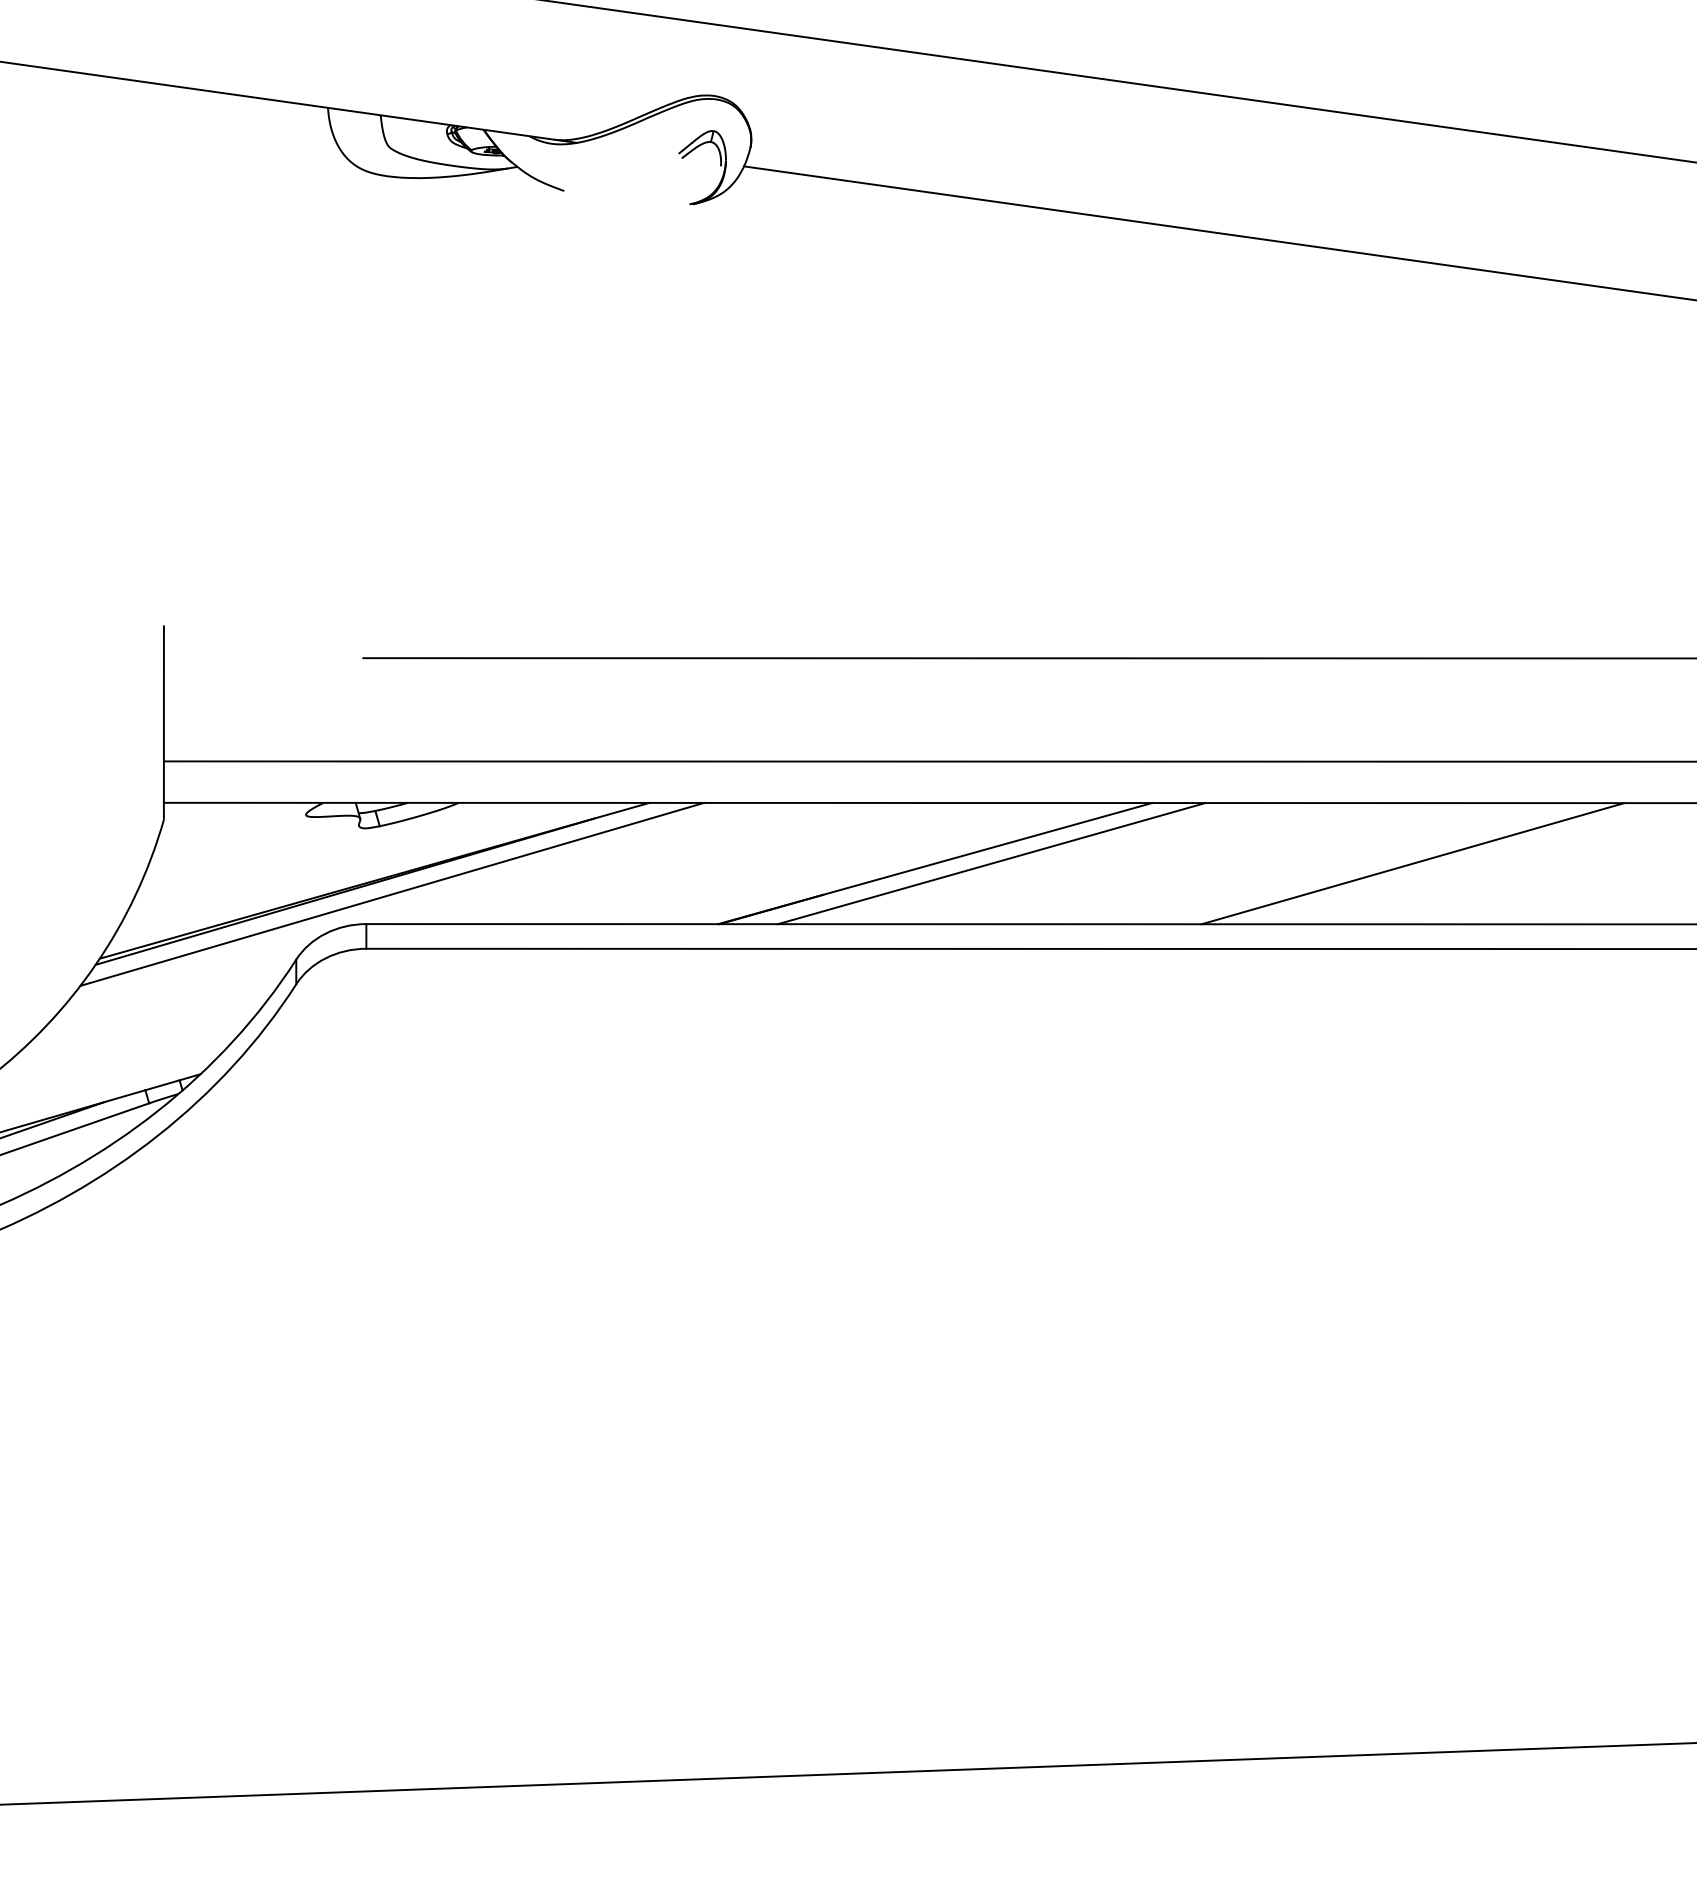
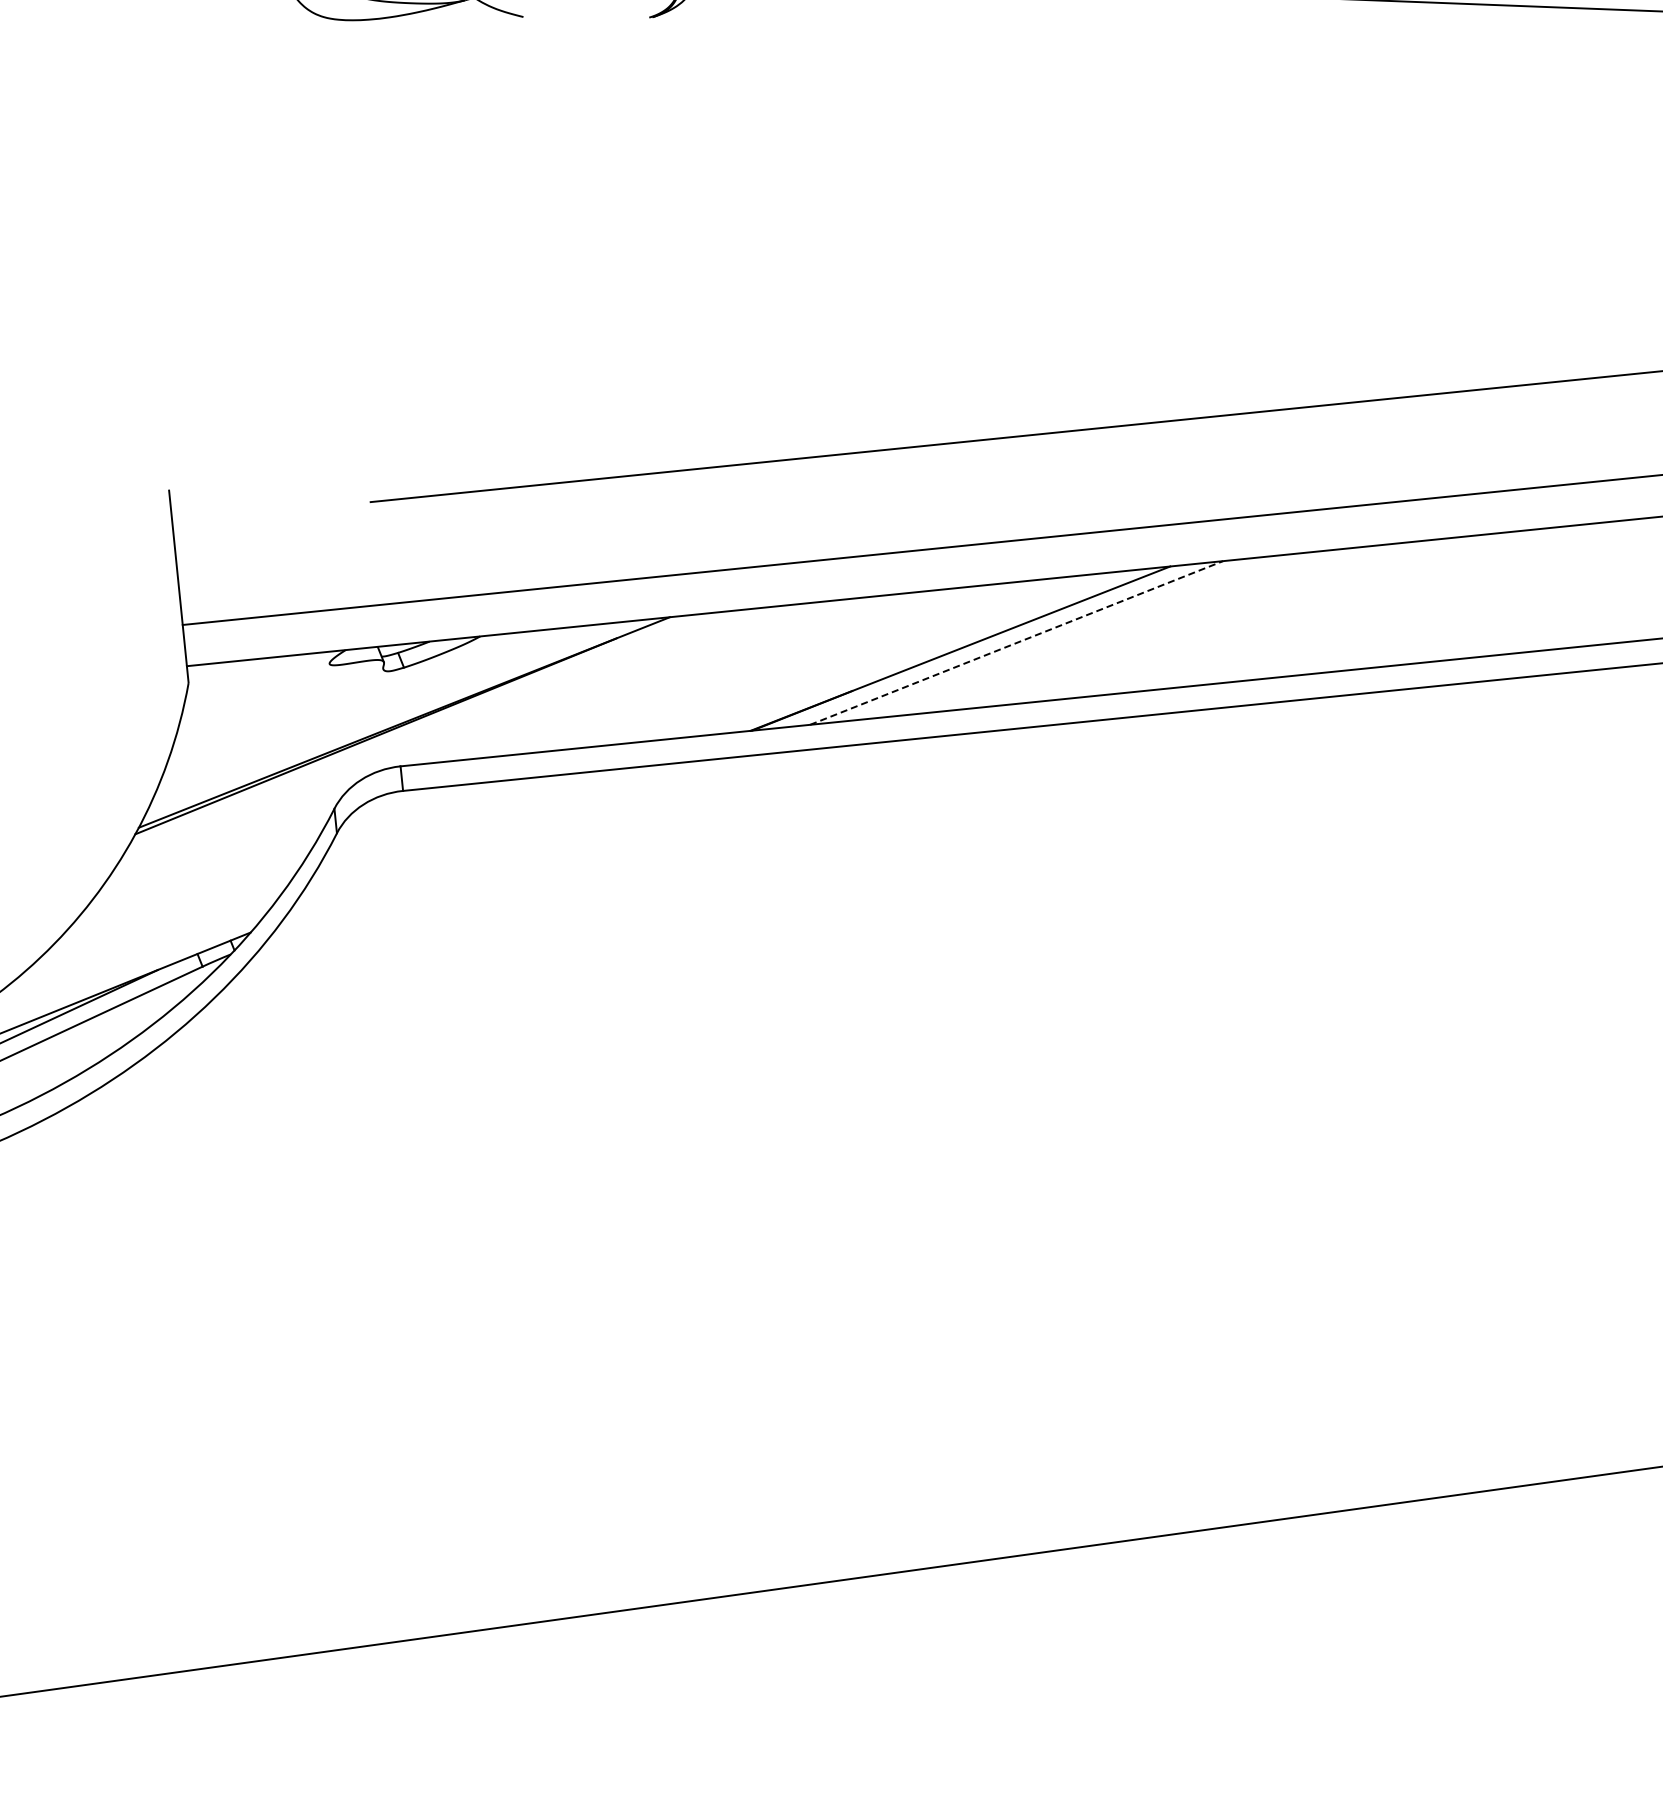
line: (992, 863) -> (1017, 642), solid -> dashed
line: (1412, 863) -> (1435, 600), removed
line: (391, 893) -> (422, 733), removed

